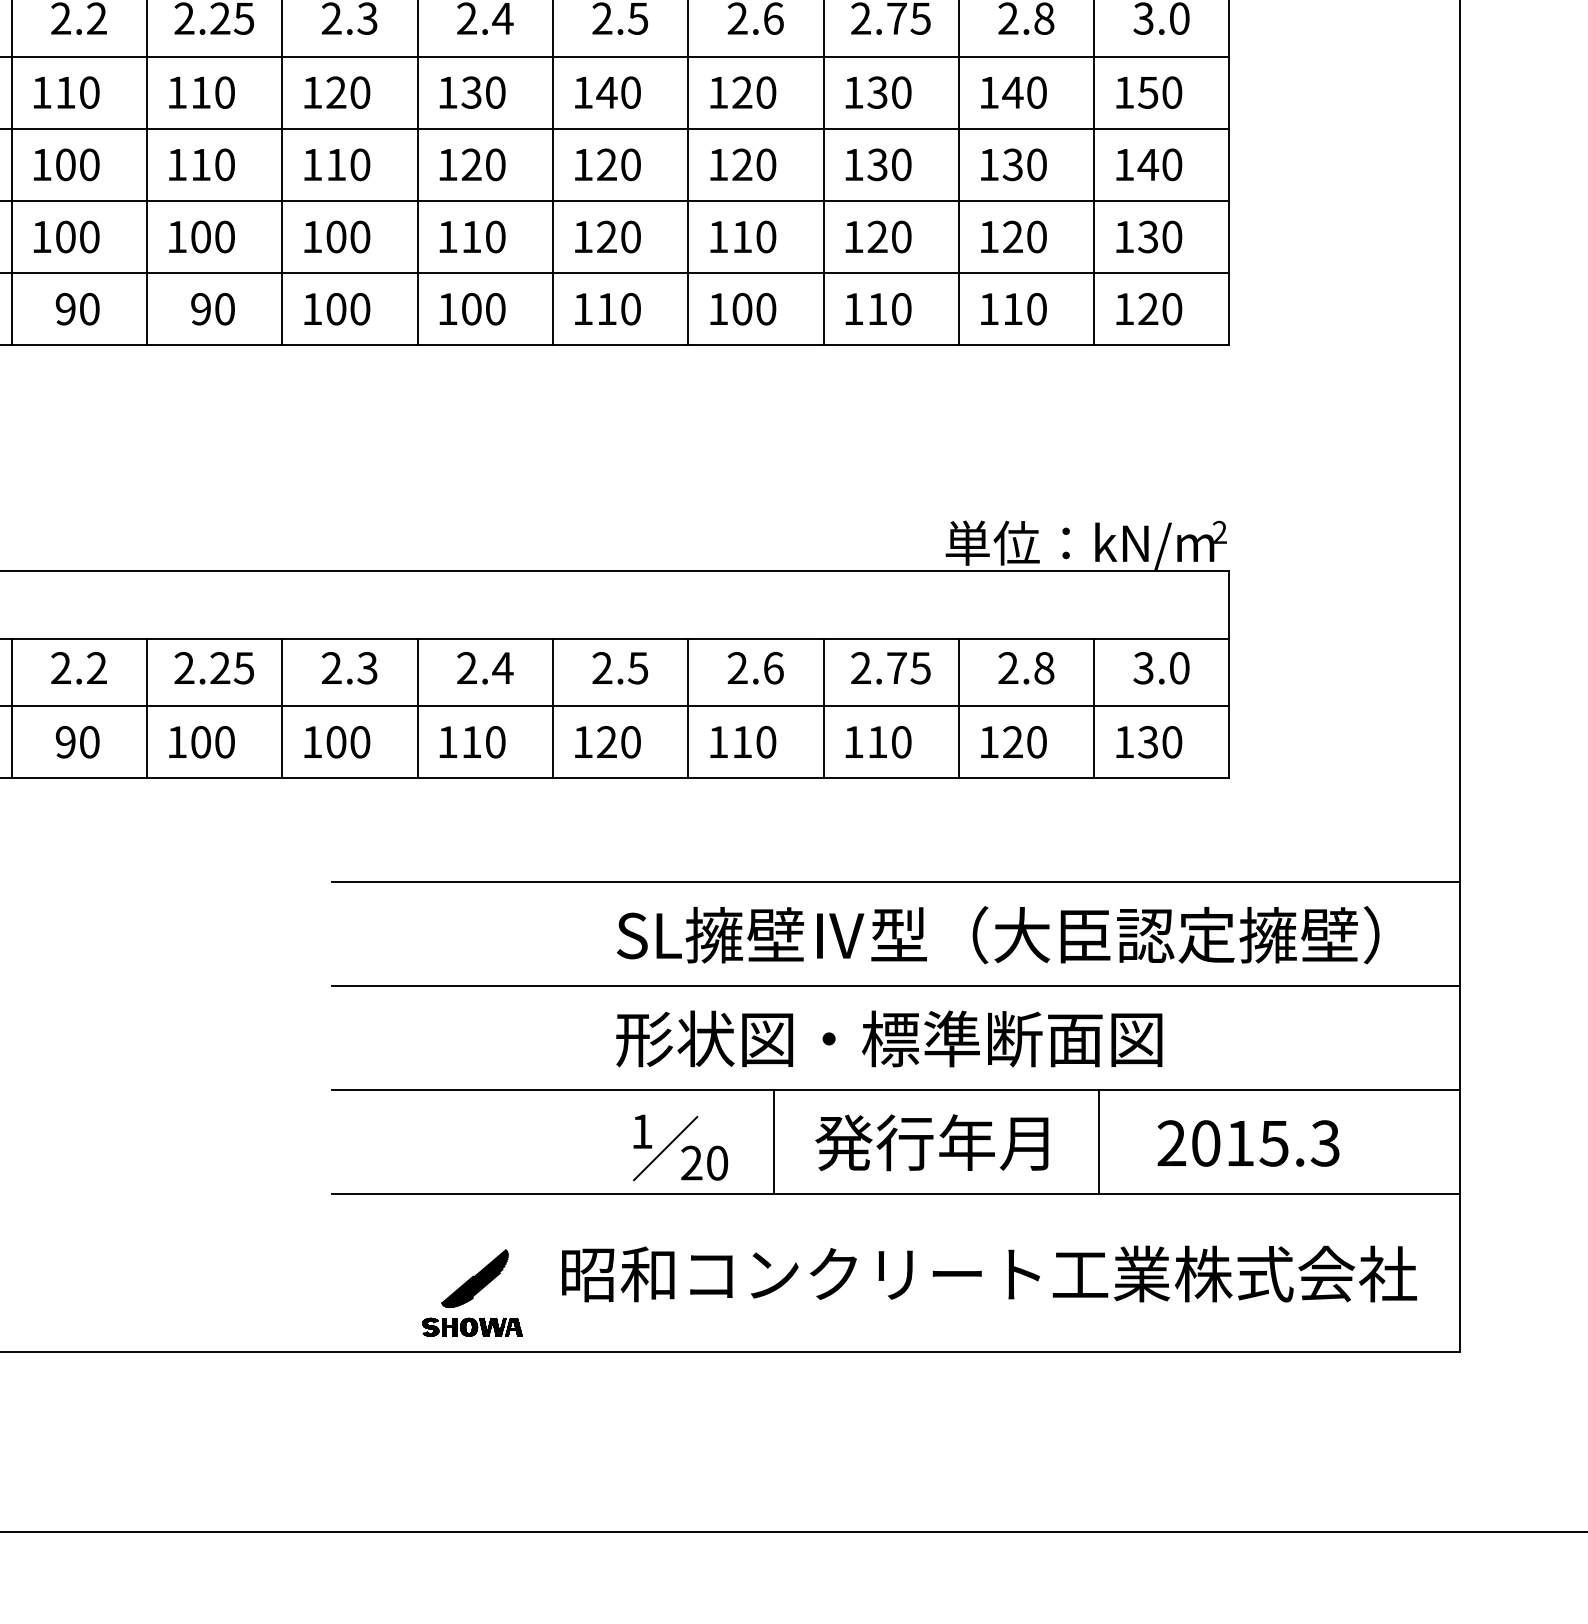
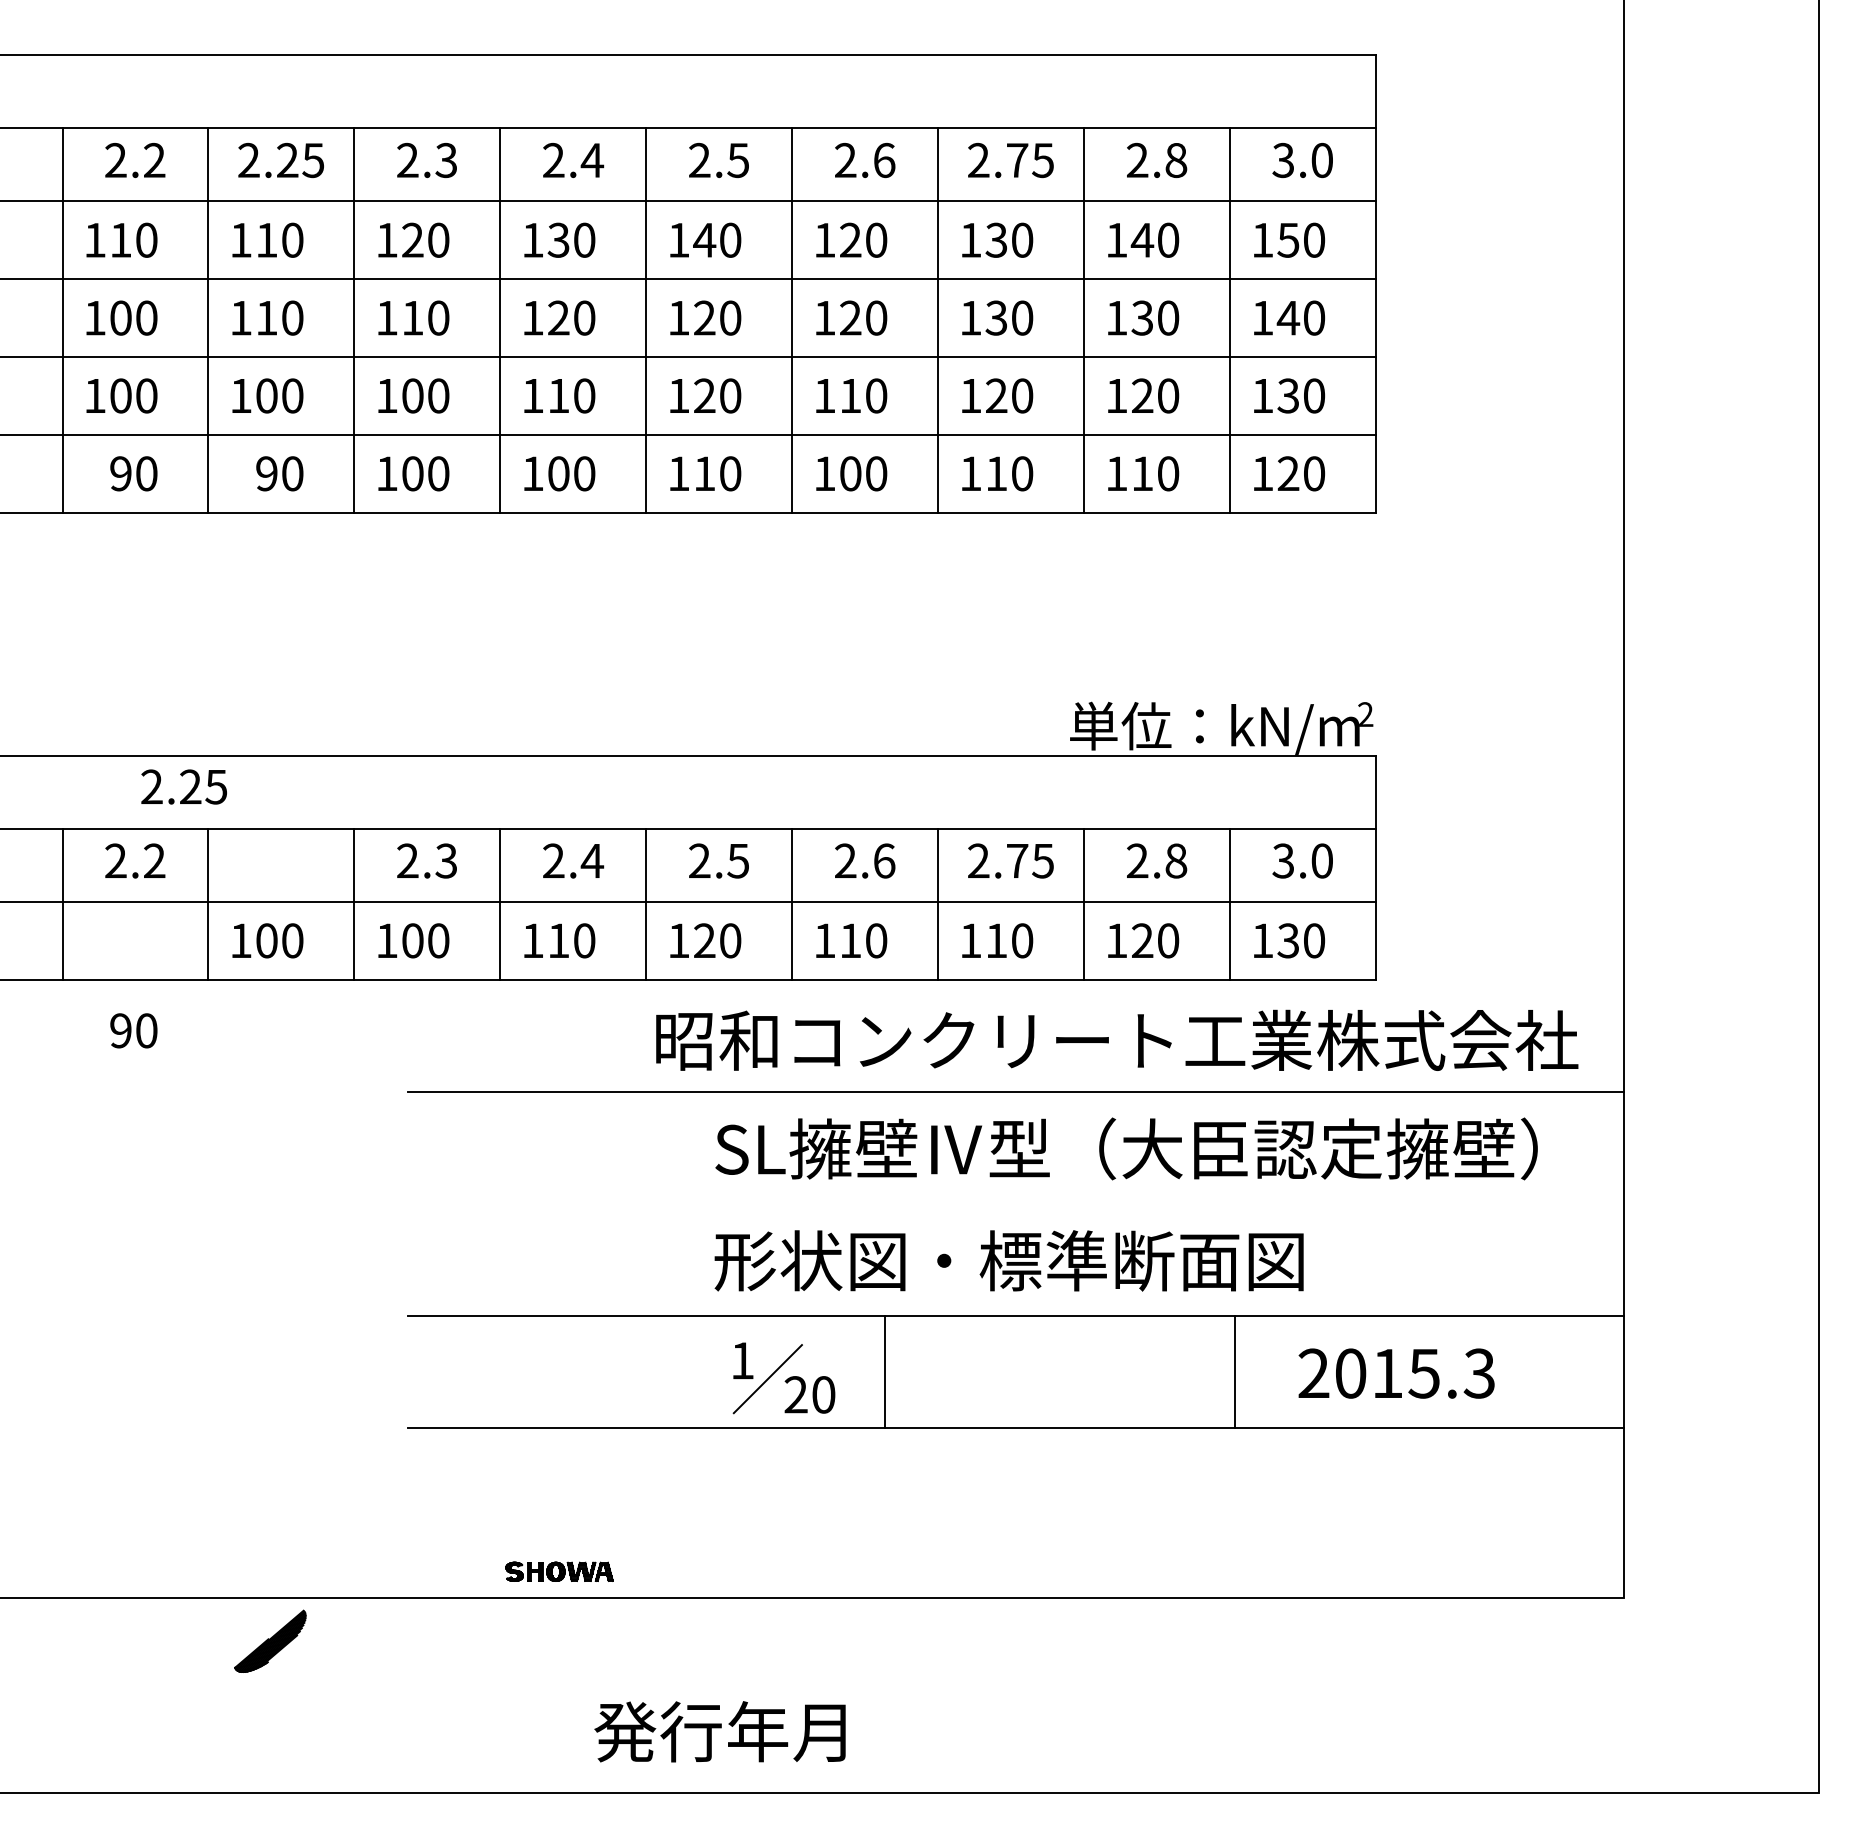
text: (213, 667) -> (183, 786), moved
text: (77, 741) -> (133, 1030), moved
line: (895, 985) -> (1015, 1203), removed
text: (931, 1142) -> (719, 1731), moved
text: (989, 1273) -> (1117, 1039), moved
part: (475, 1277) -> (270, 1640), moved

